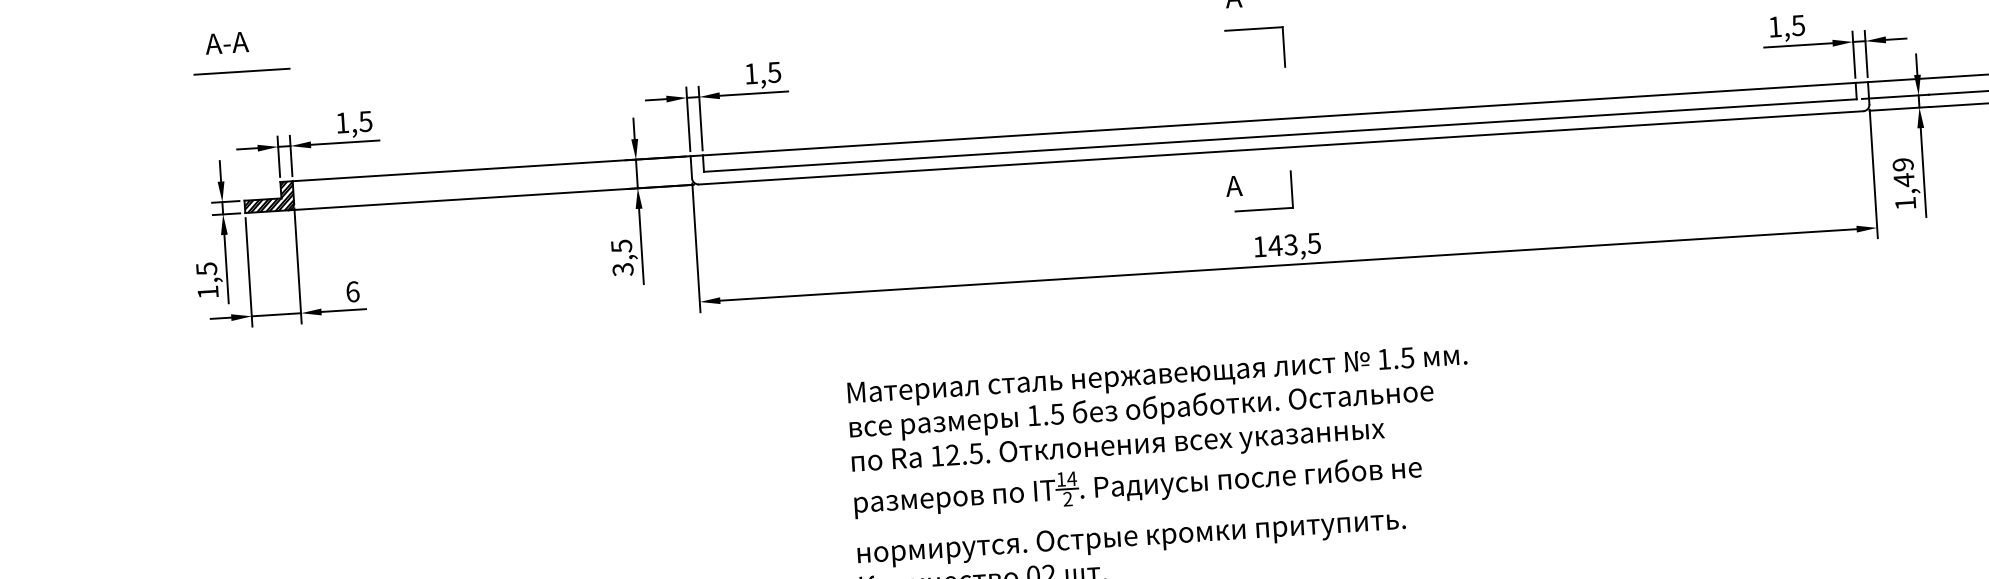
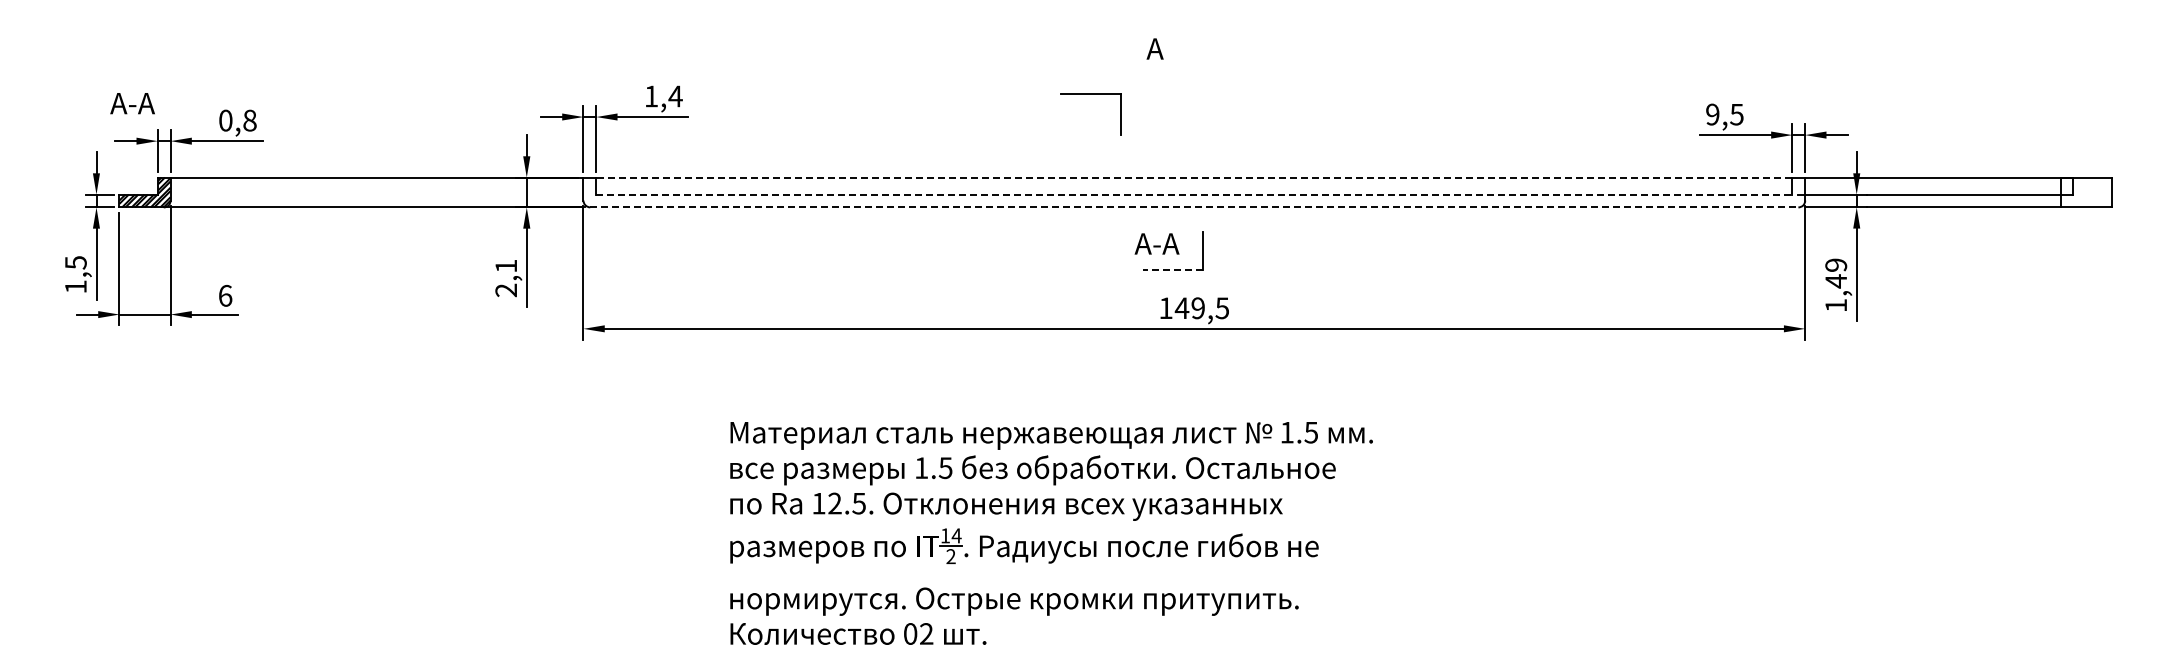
text: (1774, 26) -> (1712, 114), 1,5 -> 9,5
part: (1253, 29) -> (1090, 94), moved
text: (226, 43) -> (132, 103), moved
line: (241, 72) -> (124, 61), removed
text: (774, 72) -> (675, 96), 1,5 -> 1,4
line: (1278, 119) -> (1193, 177), solid -> dashed
text: (353, 122) -> (237, 120), 1,5 -> 0,8
line: (1280, 135) -> (1194, 194), solid -> dashed
line: (1281, 147) -> (1194, 207), solid -> dashed
text: (1256, 184) -> (1166, 243), А -> А-А
line: (1263, 210) -> (1172, 270), solid -> dashed
text: (1290, 245) -> (1197, 308), 143,5 -> 149,5
text: (622, 258) -> (506, 278), 3,5 -> 2,1

